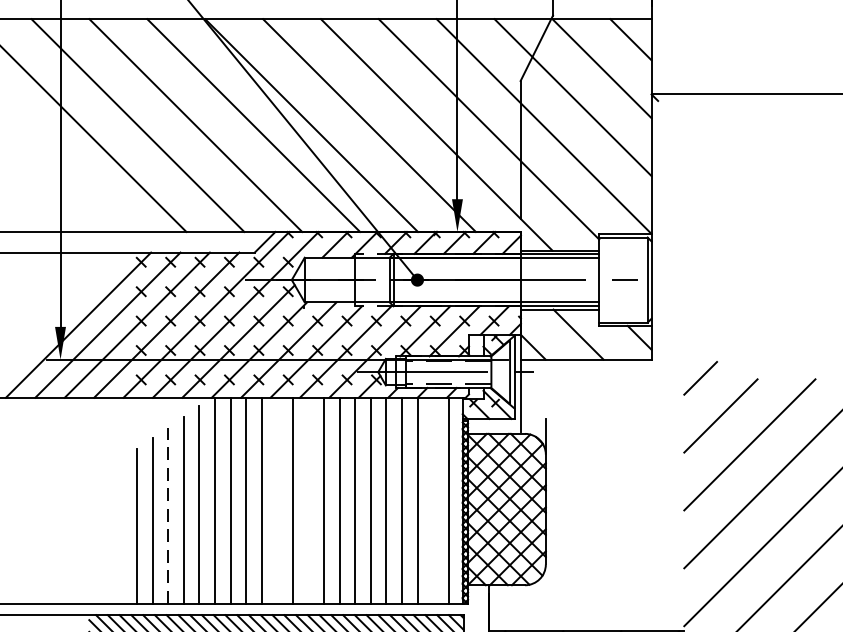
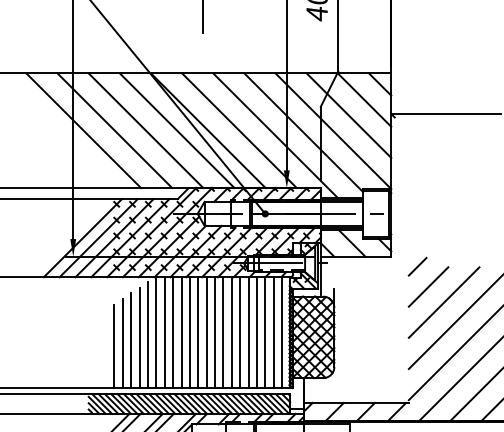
line: (276, 500) -> (189, 332), added
line: (308, 500) -> (206, 332), added
line: (432, 500) -> (273, 332), added
line: (168, 515) -> (131, 340), dashed -> solid

